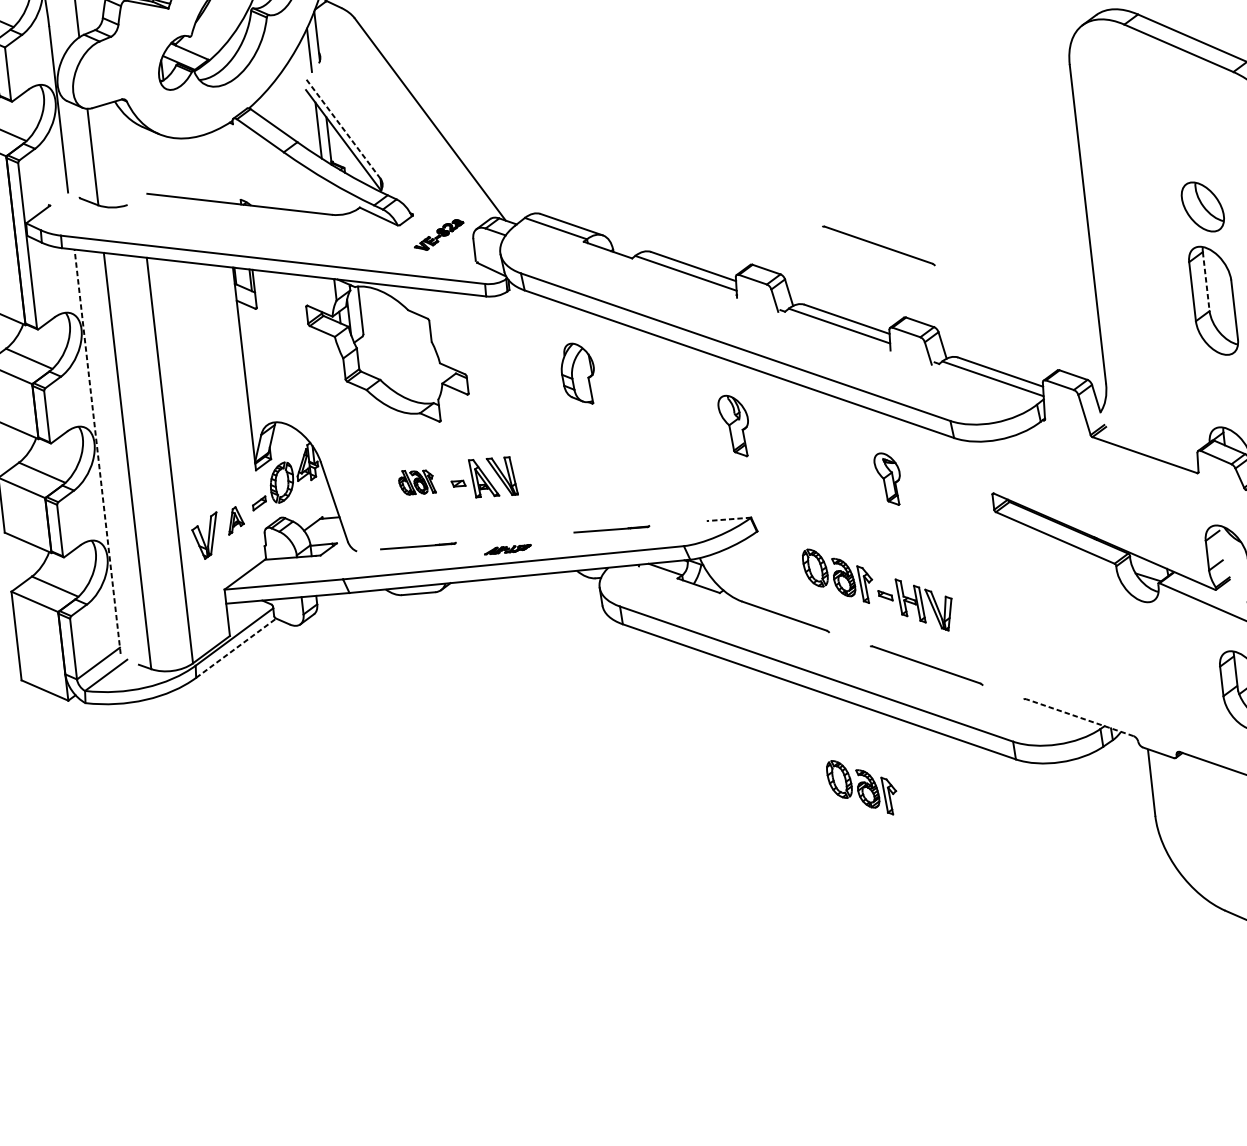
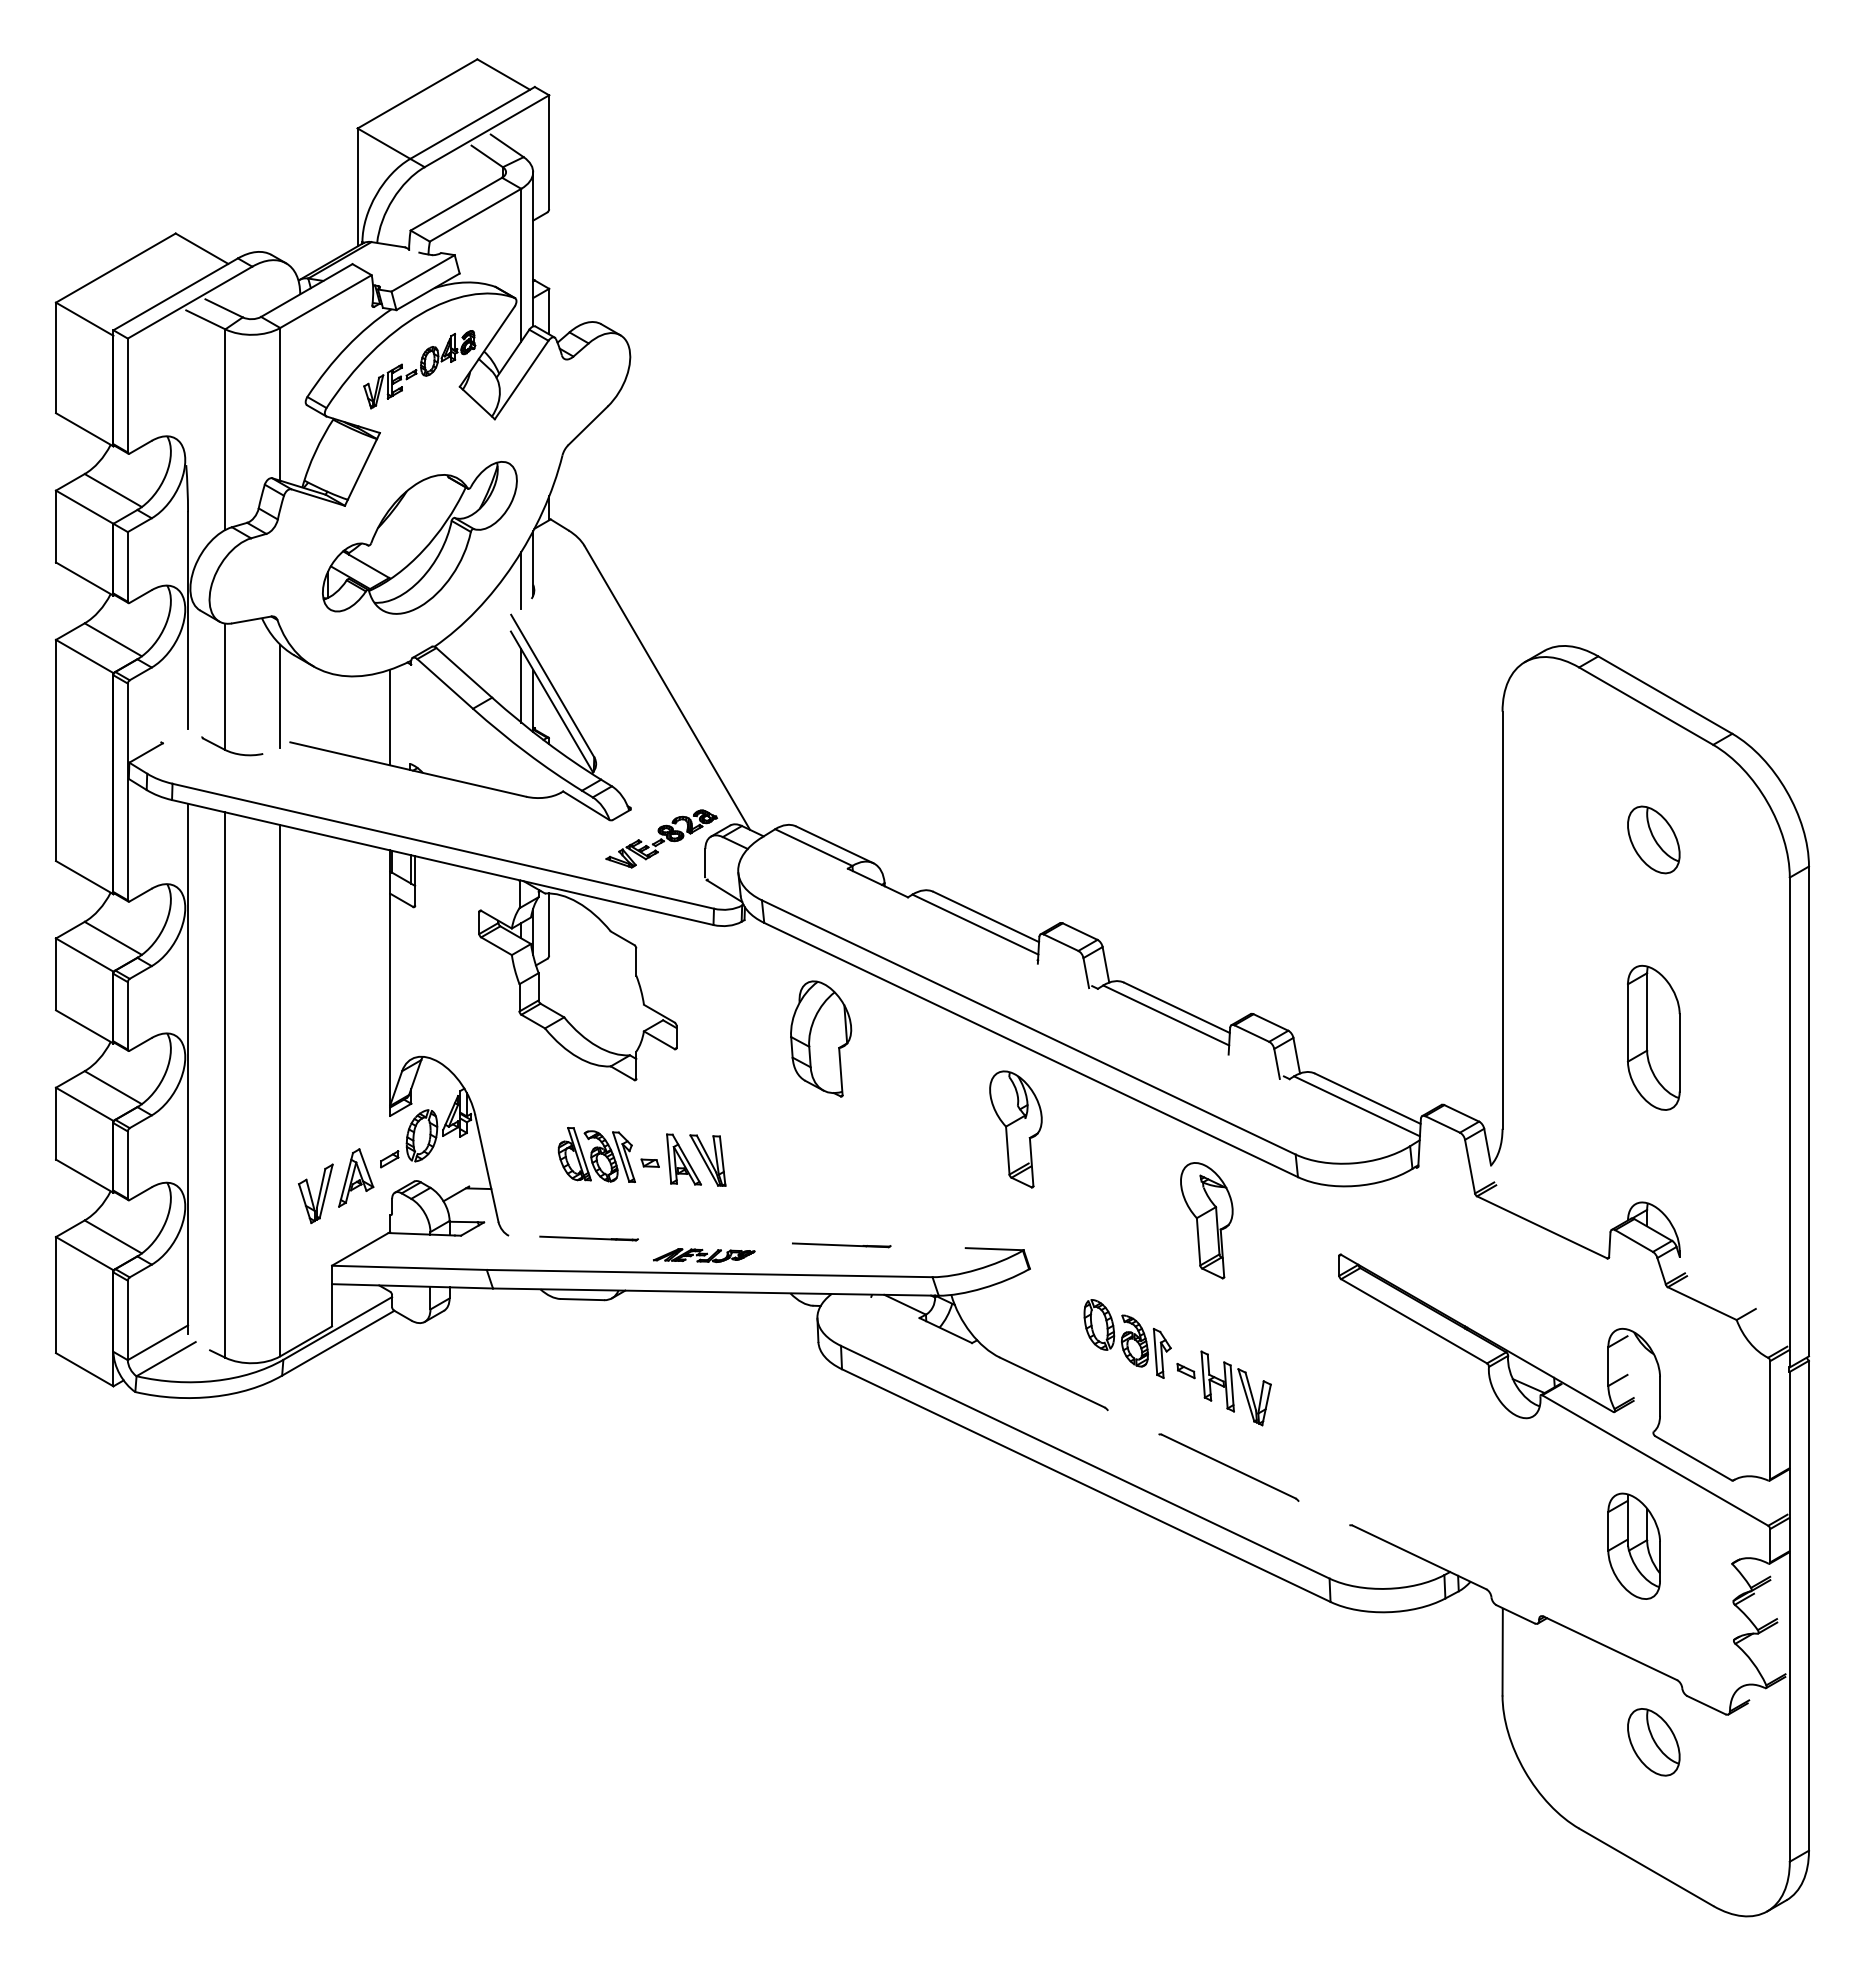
line: (342, 127) -> (552, 685), dashed -> solid
line: (135, 159) -> (280, 696), added
line: (221, 166) -> (390, 717), added
part: (1202, 206) -> (1653, 839), moved
part: (438, 234) -> (661, 838), size x1.67
line: (878, 245) -> (1228, 917), removed
line: (1206, 281) -> (1647, 1011), dashed -> solid
part: (578, 373) -> (821, 1038), size x1.43
part: (734, 426) -> (1015, 1129), size x1.43
line: (97, 451) -> (188, 1068), dashed -> solid
part: (888, 479) -> (1206, 1220), size x1.67
part: (416, 481) -> (596, 1154), size x1.67
line: (728, 519) -> (994, 1249), dashed -> solid
part: (235, 520) -> (356, 1177), size x1.67
part: (508, 549) -> (704, 1255), size x1.67
line: (236, 648) -> (338, 1343), dashed -> solid
line: (1079, 717) -> (1419, 1557), dashed -> solid
part: (862, 787) -> (1127, 1615), removed

